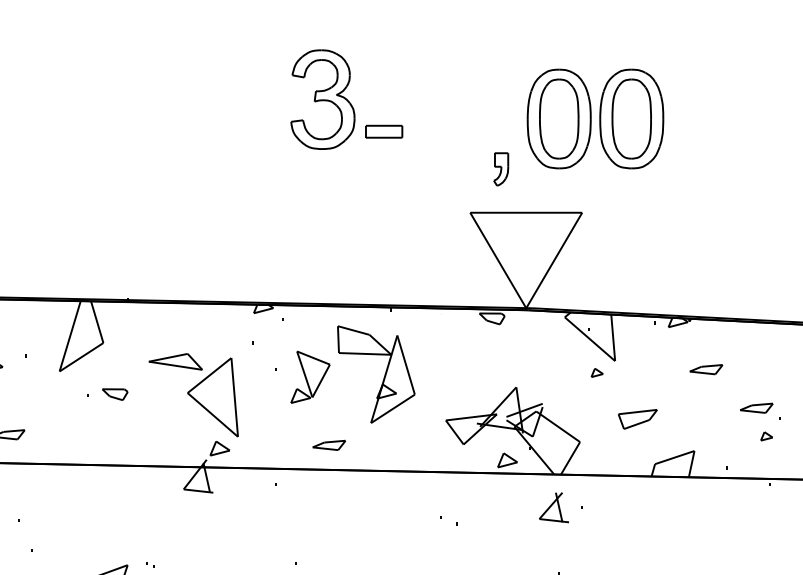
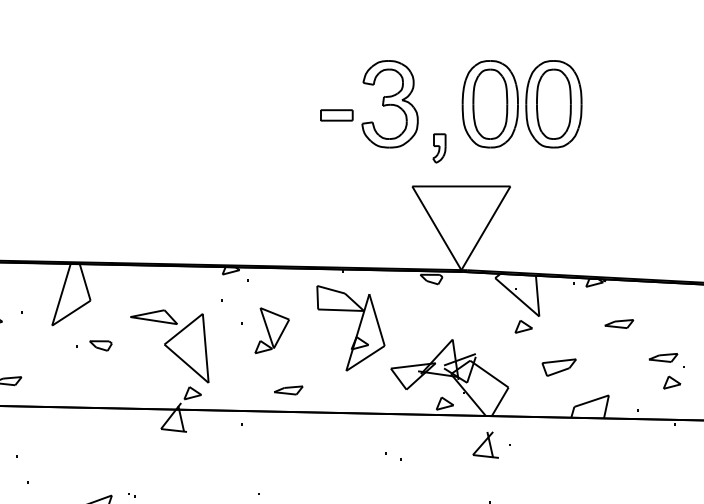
part: (322, 99) -> (389, 104), moved
part: (597, 372) -> (523, 326), size x1.67
part: (383, 375) -> (357, 329), moved
part: (766, 436) -> (672, 382), size x1.67

